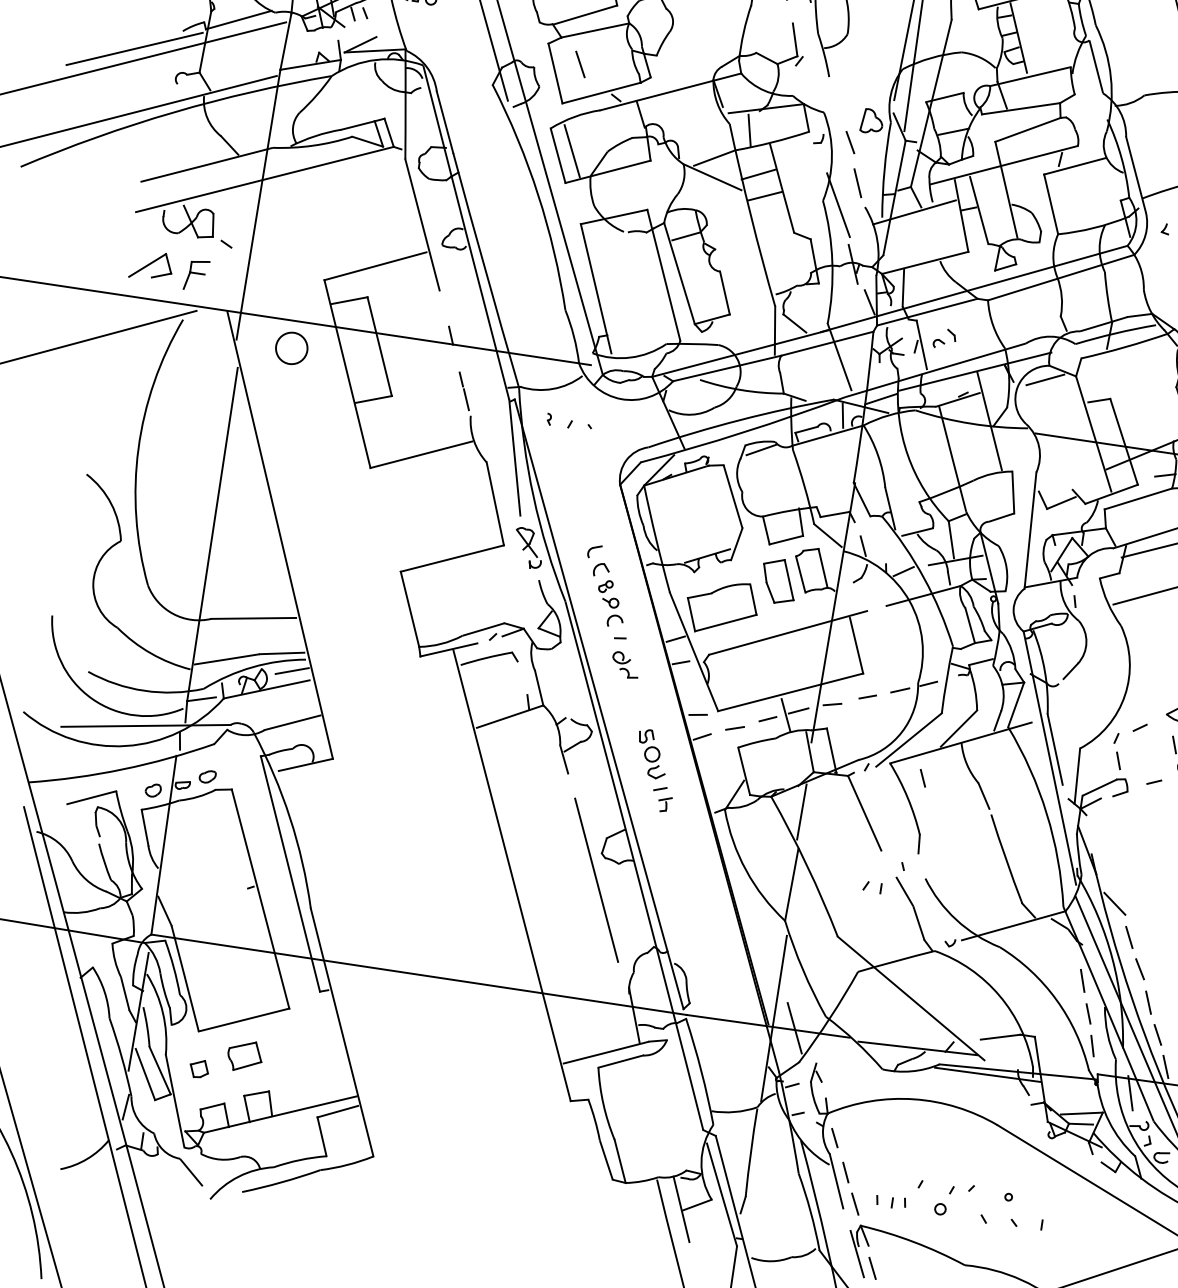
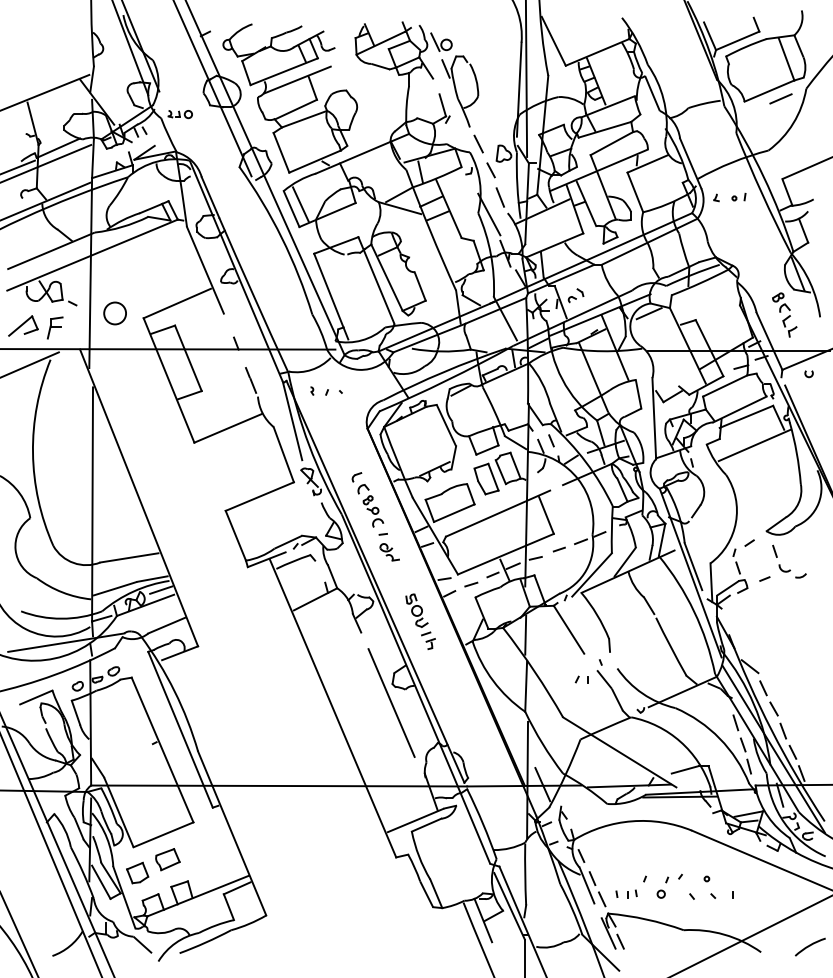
line: (580, 63) -> (478, 143), moved
circle: (290, 348) -> (114, 313), moved
line: (923, 777) -> (551, 440), moved
part: (199, 1068) -> (137, 872), size x1.67

